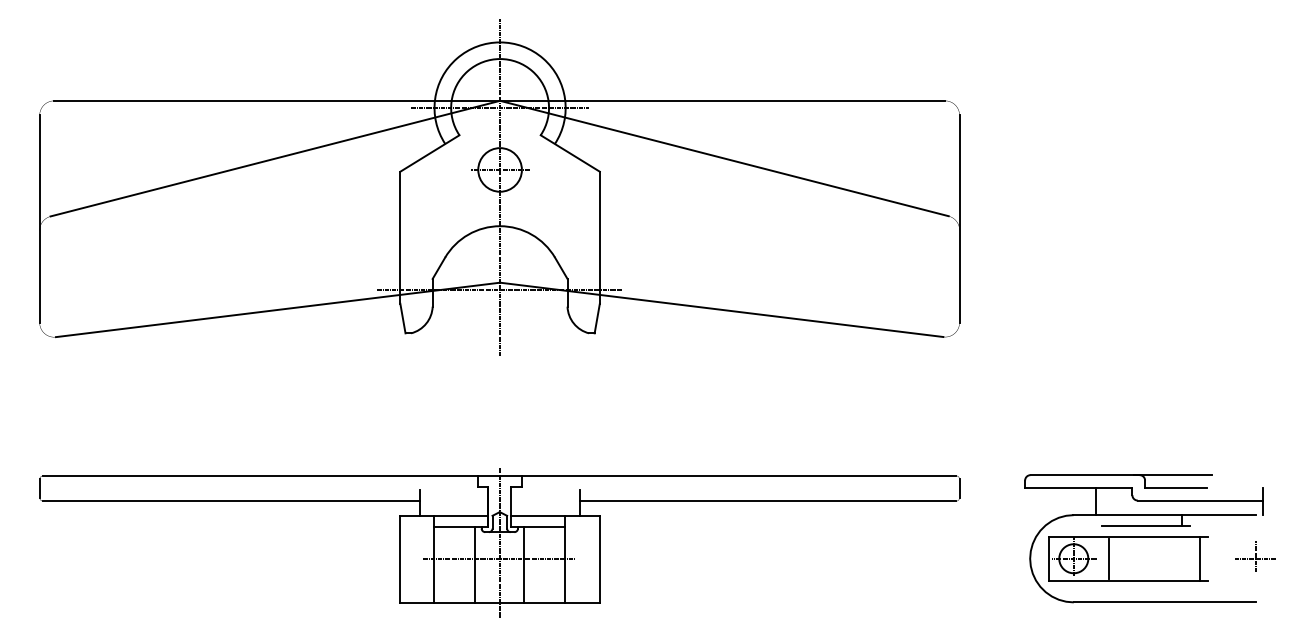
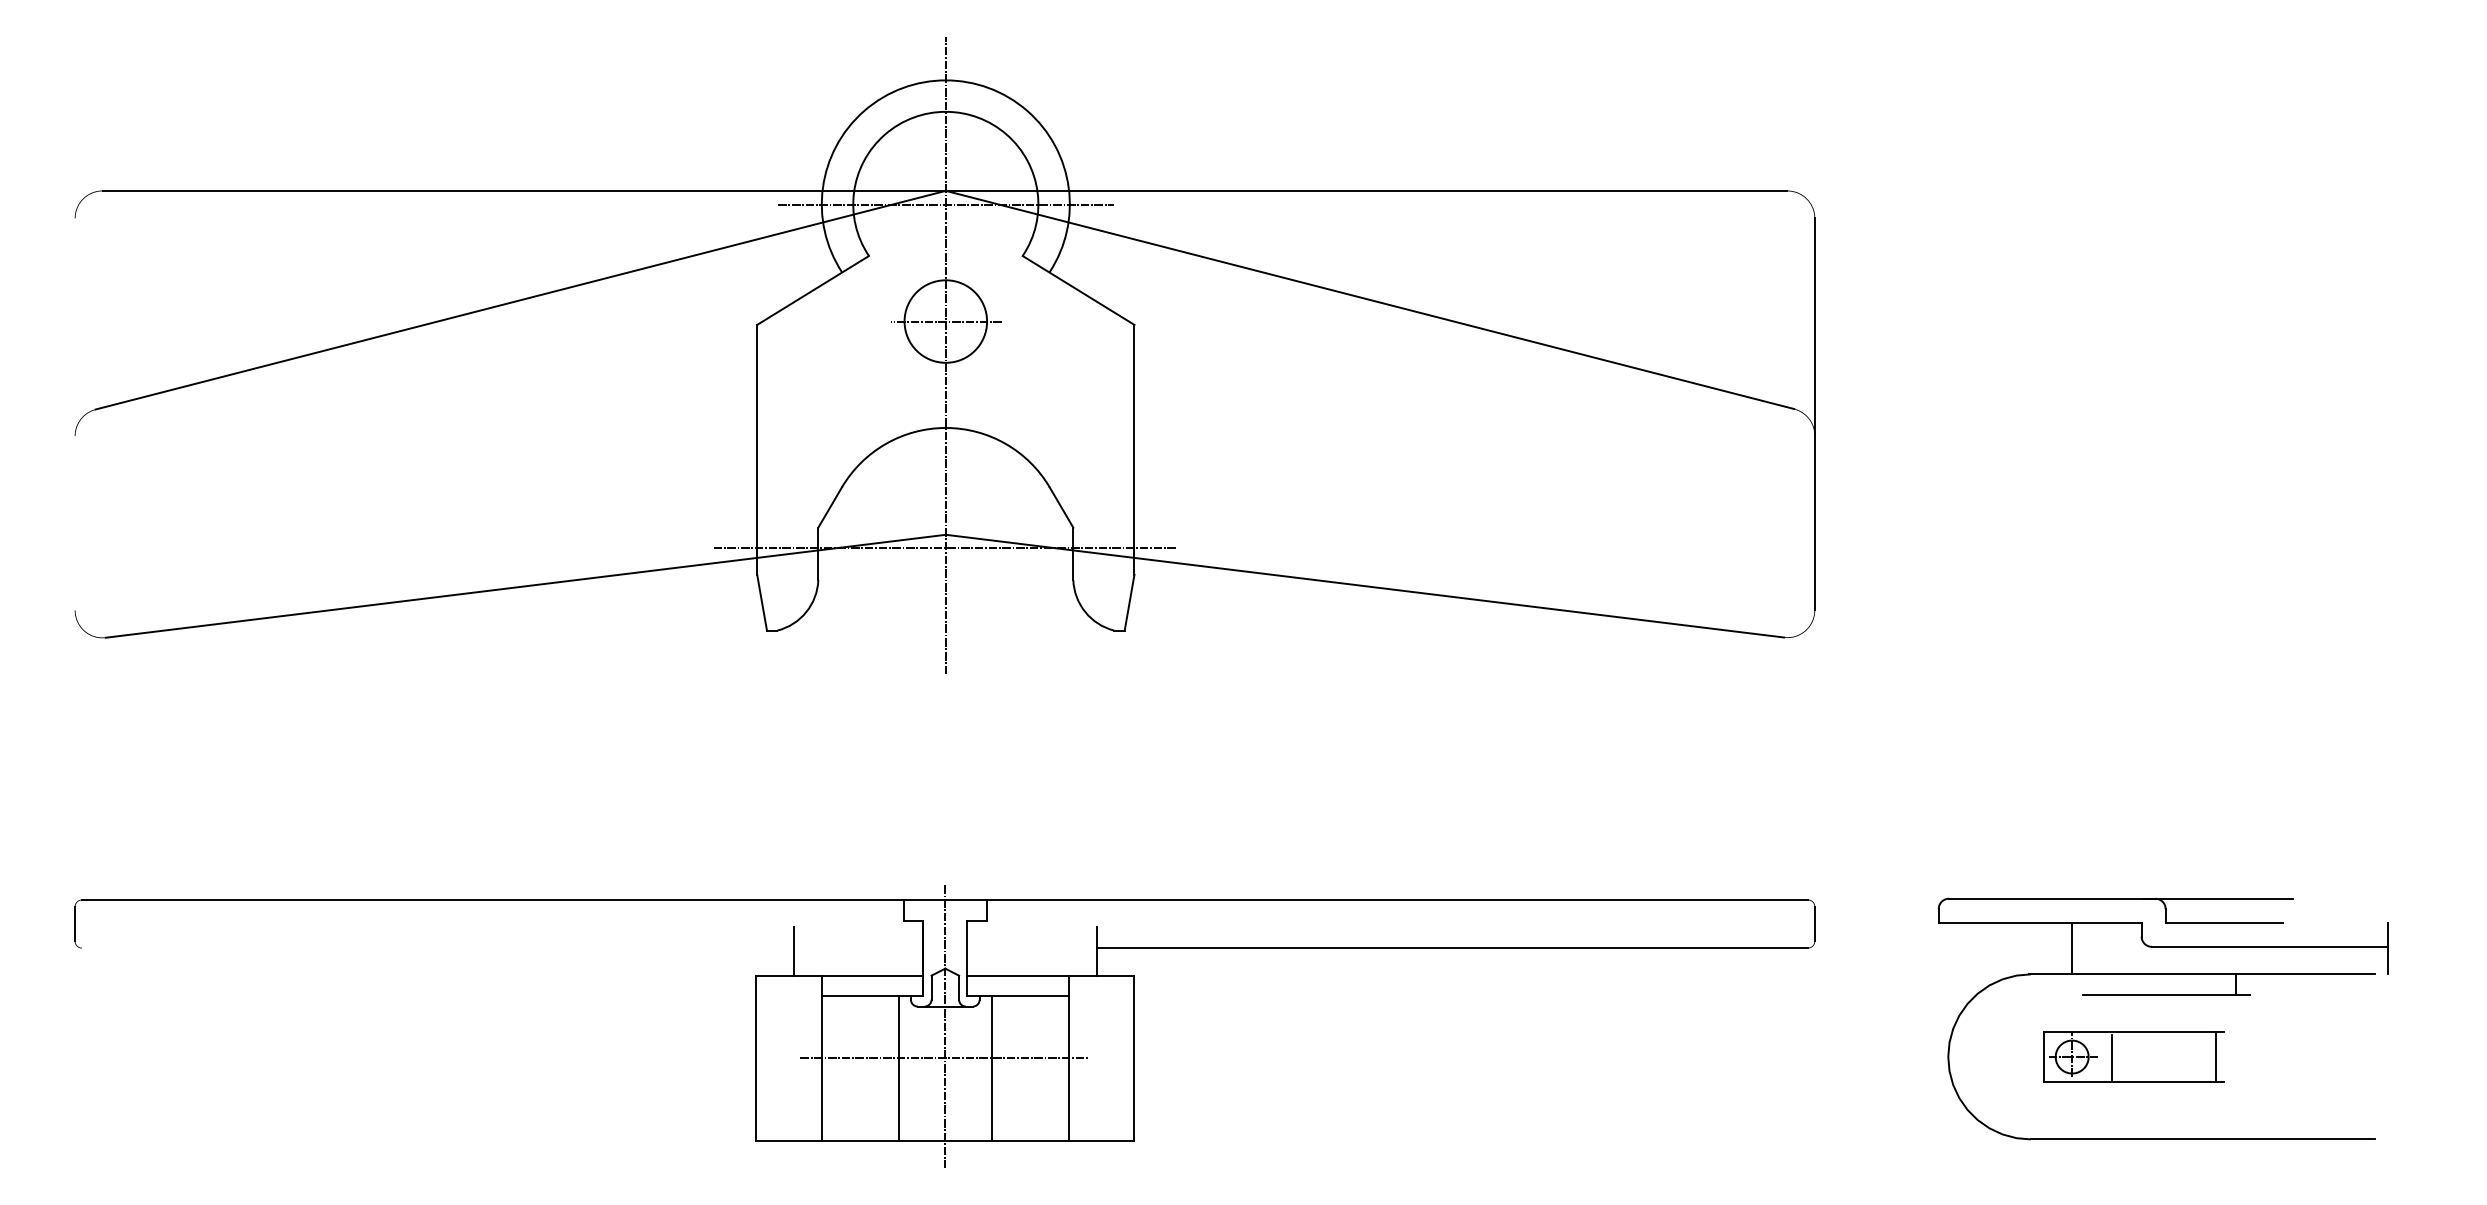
line: (39, 218) -> (74, 413), removed
line: (231, 501) -> (437, 948), removed
part: (1255, 556) -> (2374, 1052), removed
part: (1128, 558) -> (2134, 1056), size x0.6

